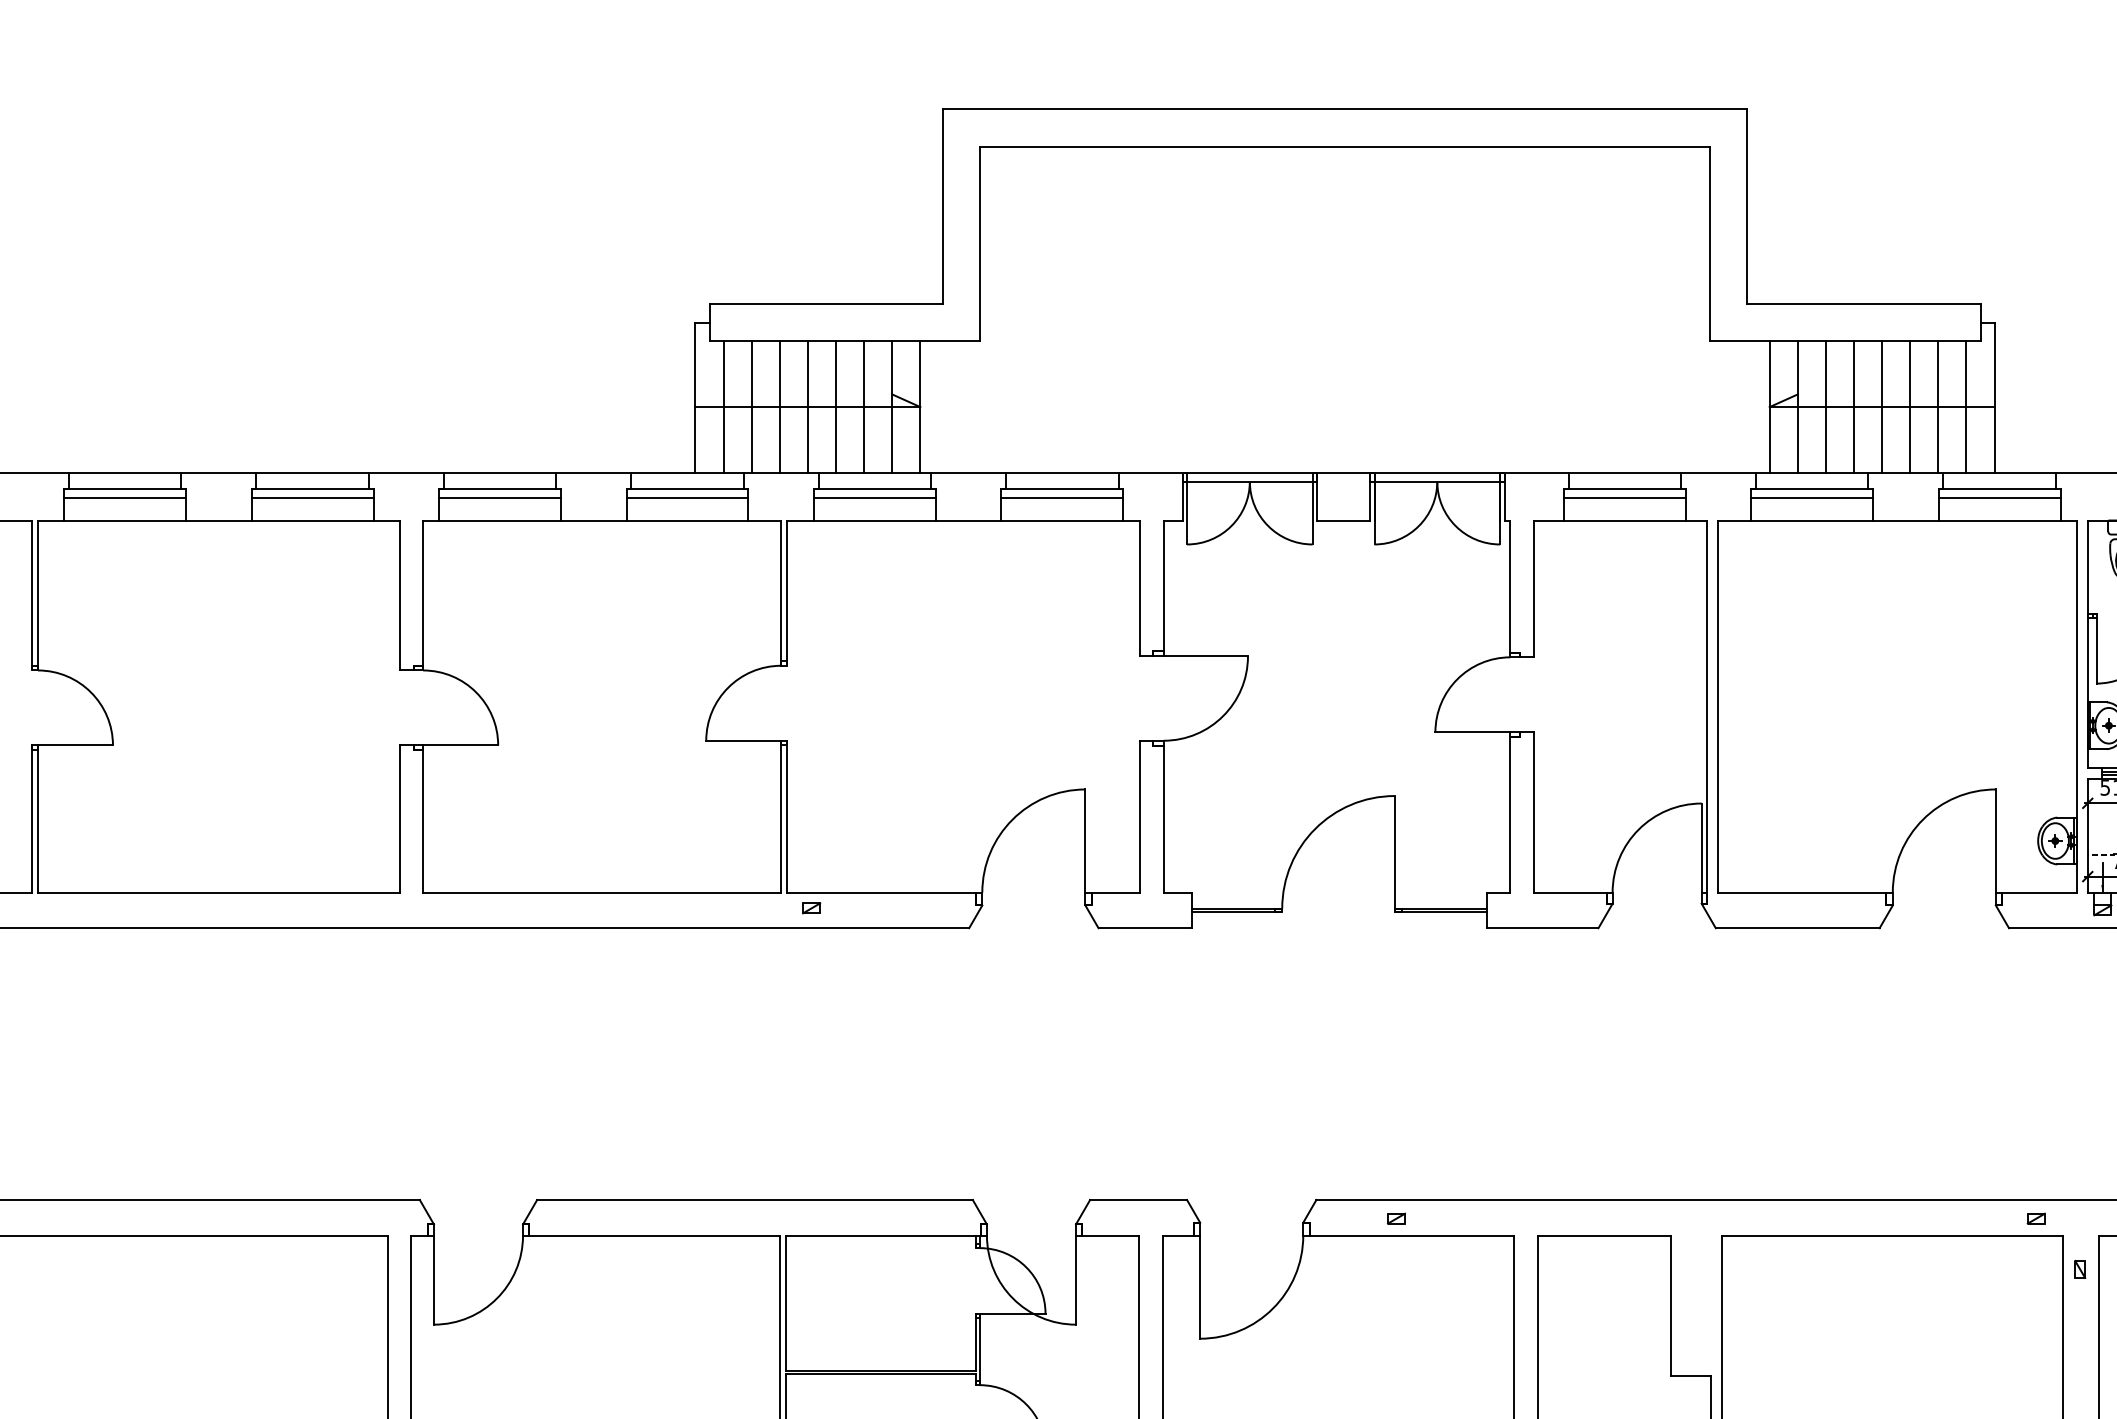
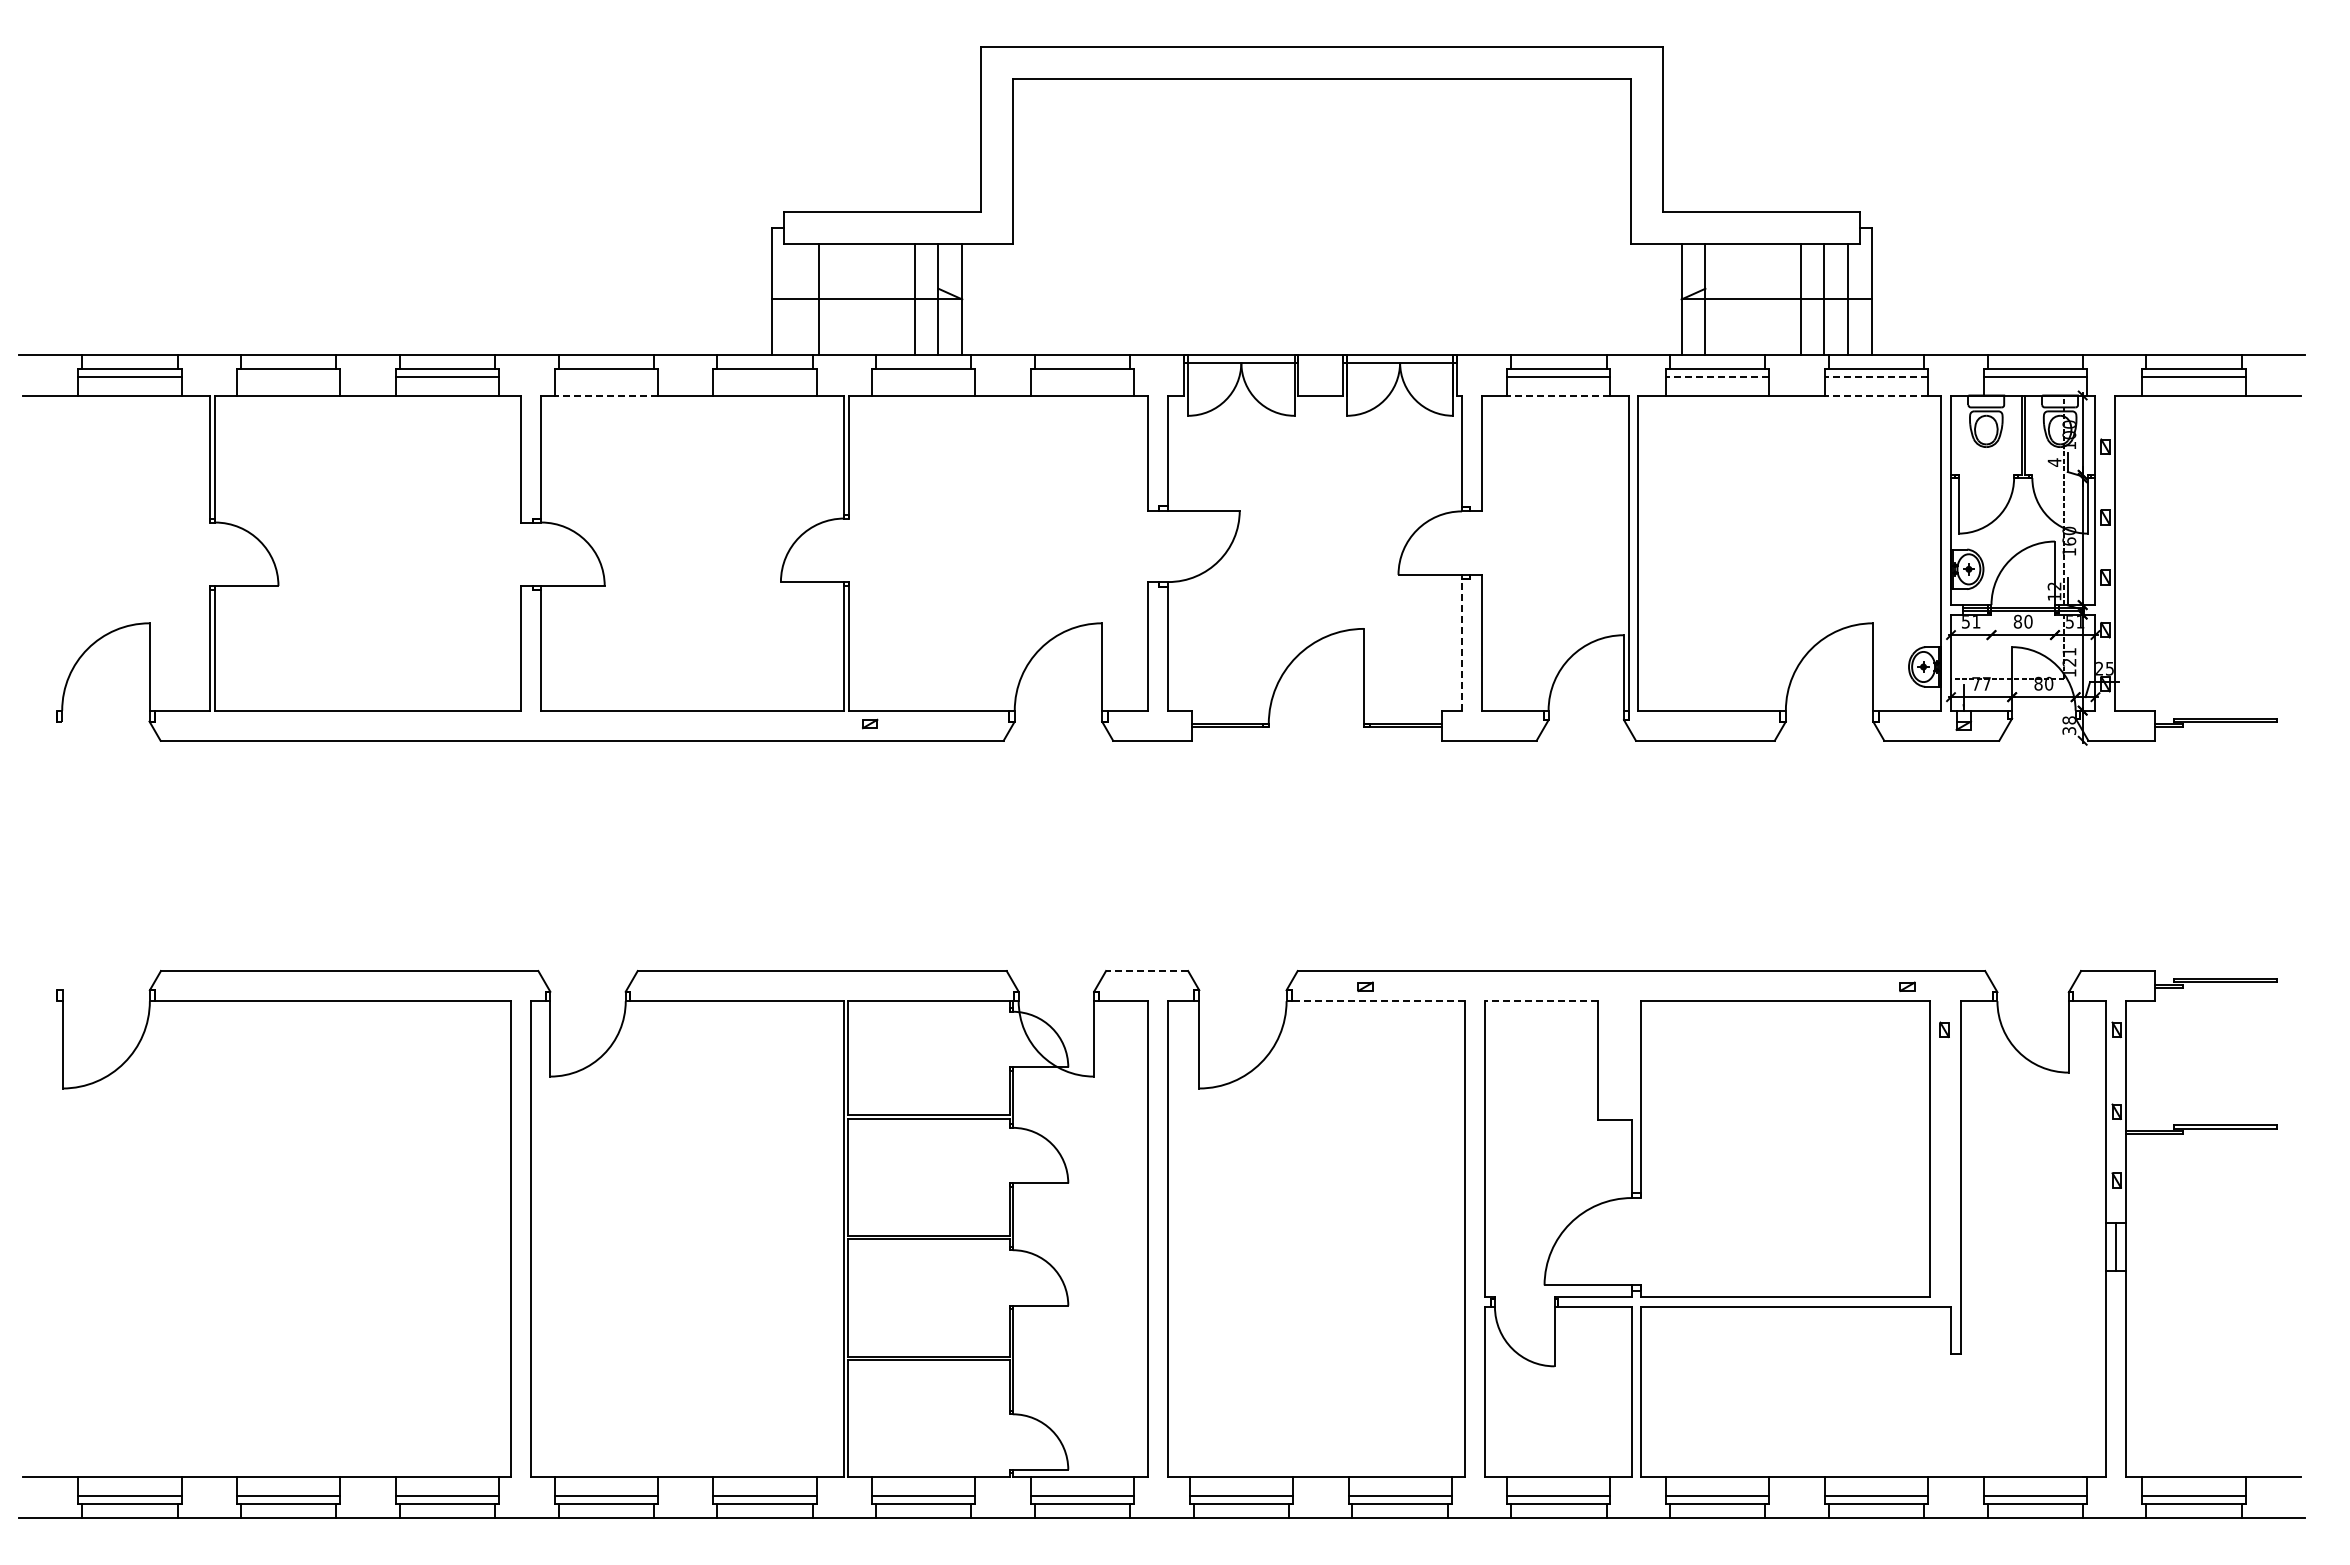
line: (723, 407) -> (795, 299), removed
line: (780, 407) -> (843, 299), removed
line: (808, 407) -> (867, 299), removed
line: (835, 407) -> (890, 299), removed
line: (1826, 407) -> (1729, 299), removed
line: (1854, 407) -> (1753, 299), removed
line: (1881, 407) -> (1776, 299), removed
line: (124, 498) -> (288, 376), removed
line: (499, 498) -> (605, 376), removed
line: (686, 498) -> (764, 376), removed
line: (874, 498) -> (923, 376), removed
line: (1062, 498) -> (1082, 376), removed
line: (1812, 498) -> (1717, 376), solid -> dashed
line: (1999, 498) -> (1876, 376), solid -> dashed
line: (500, 520) -> (606, 395), solid -> dashed
line: (1624, 520) -> (1558, 395), solid -> dashed
line: (1999, 520) -> (1876, 395), solid -> dashed
line: (1510, 814) -> (1462, 644), solid -> dashed
line: (1137, 1200) -> (1146, 971), solid -> dashed
line: (1411, 1235) -> (1378, 1001), solid -> dashed
line: (1603, 1235) -> (1540, 1001), solid -> dashed

